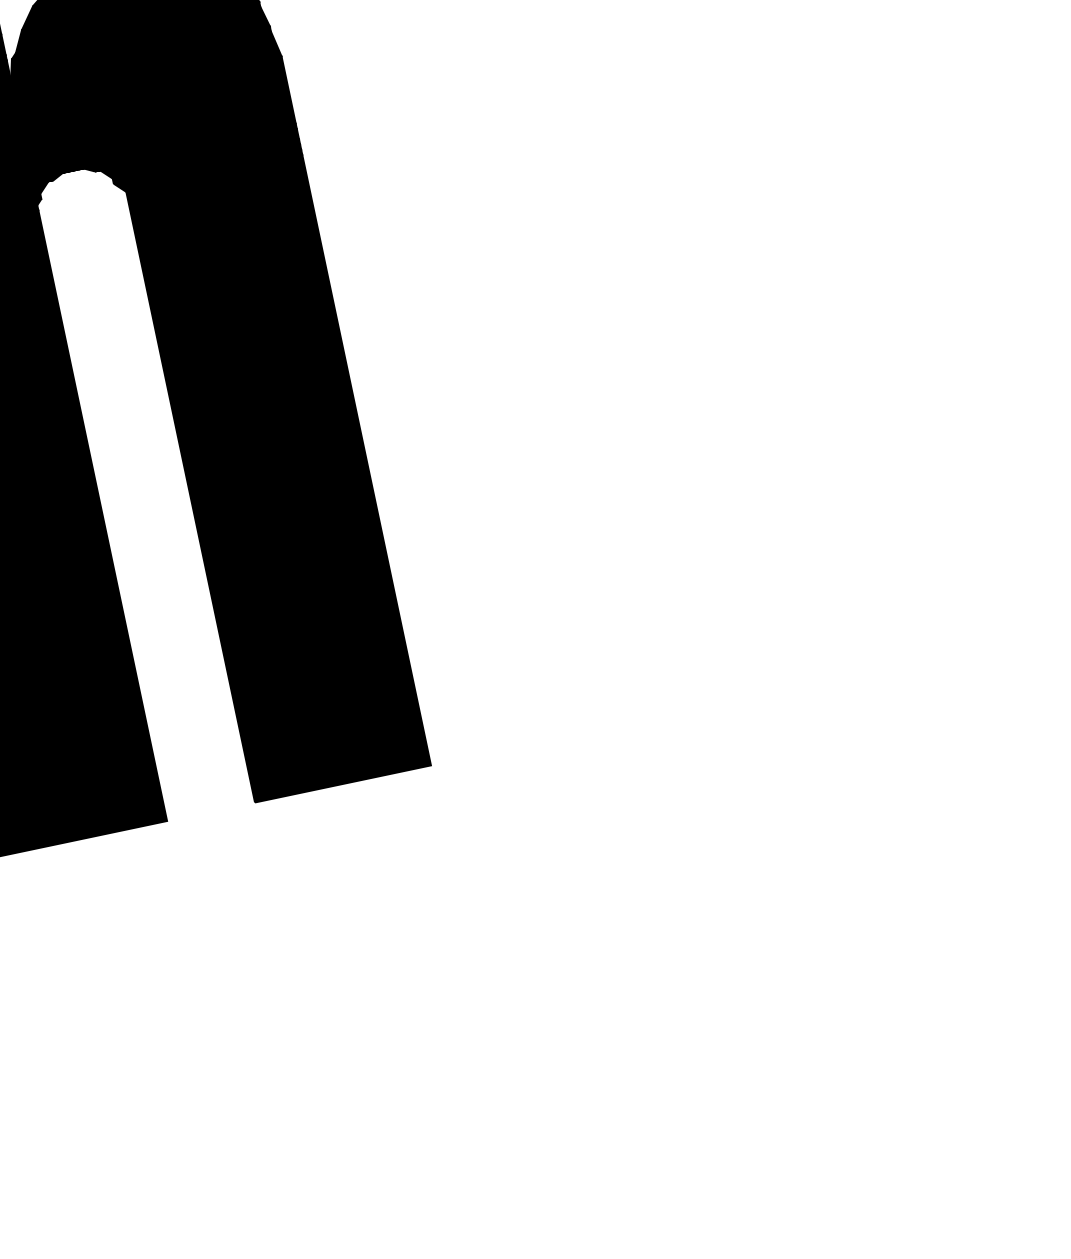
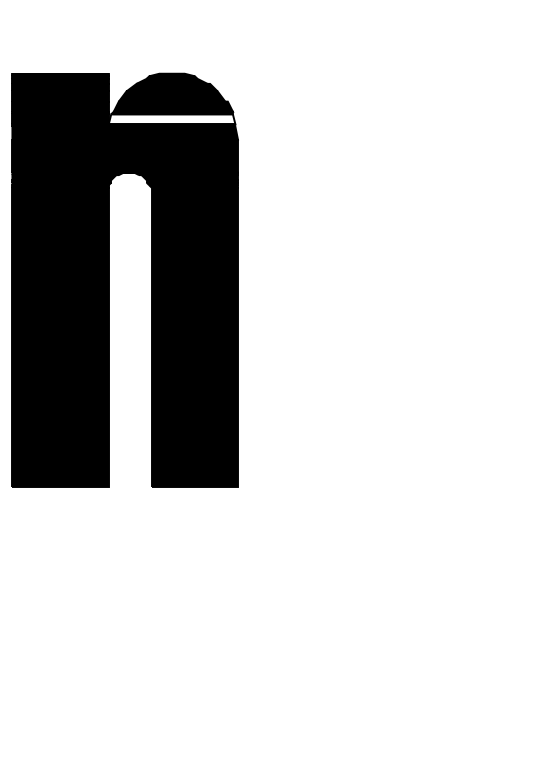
fill: (137, 43) -> (171, 119), removed

